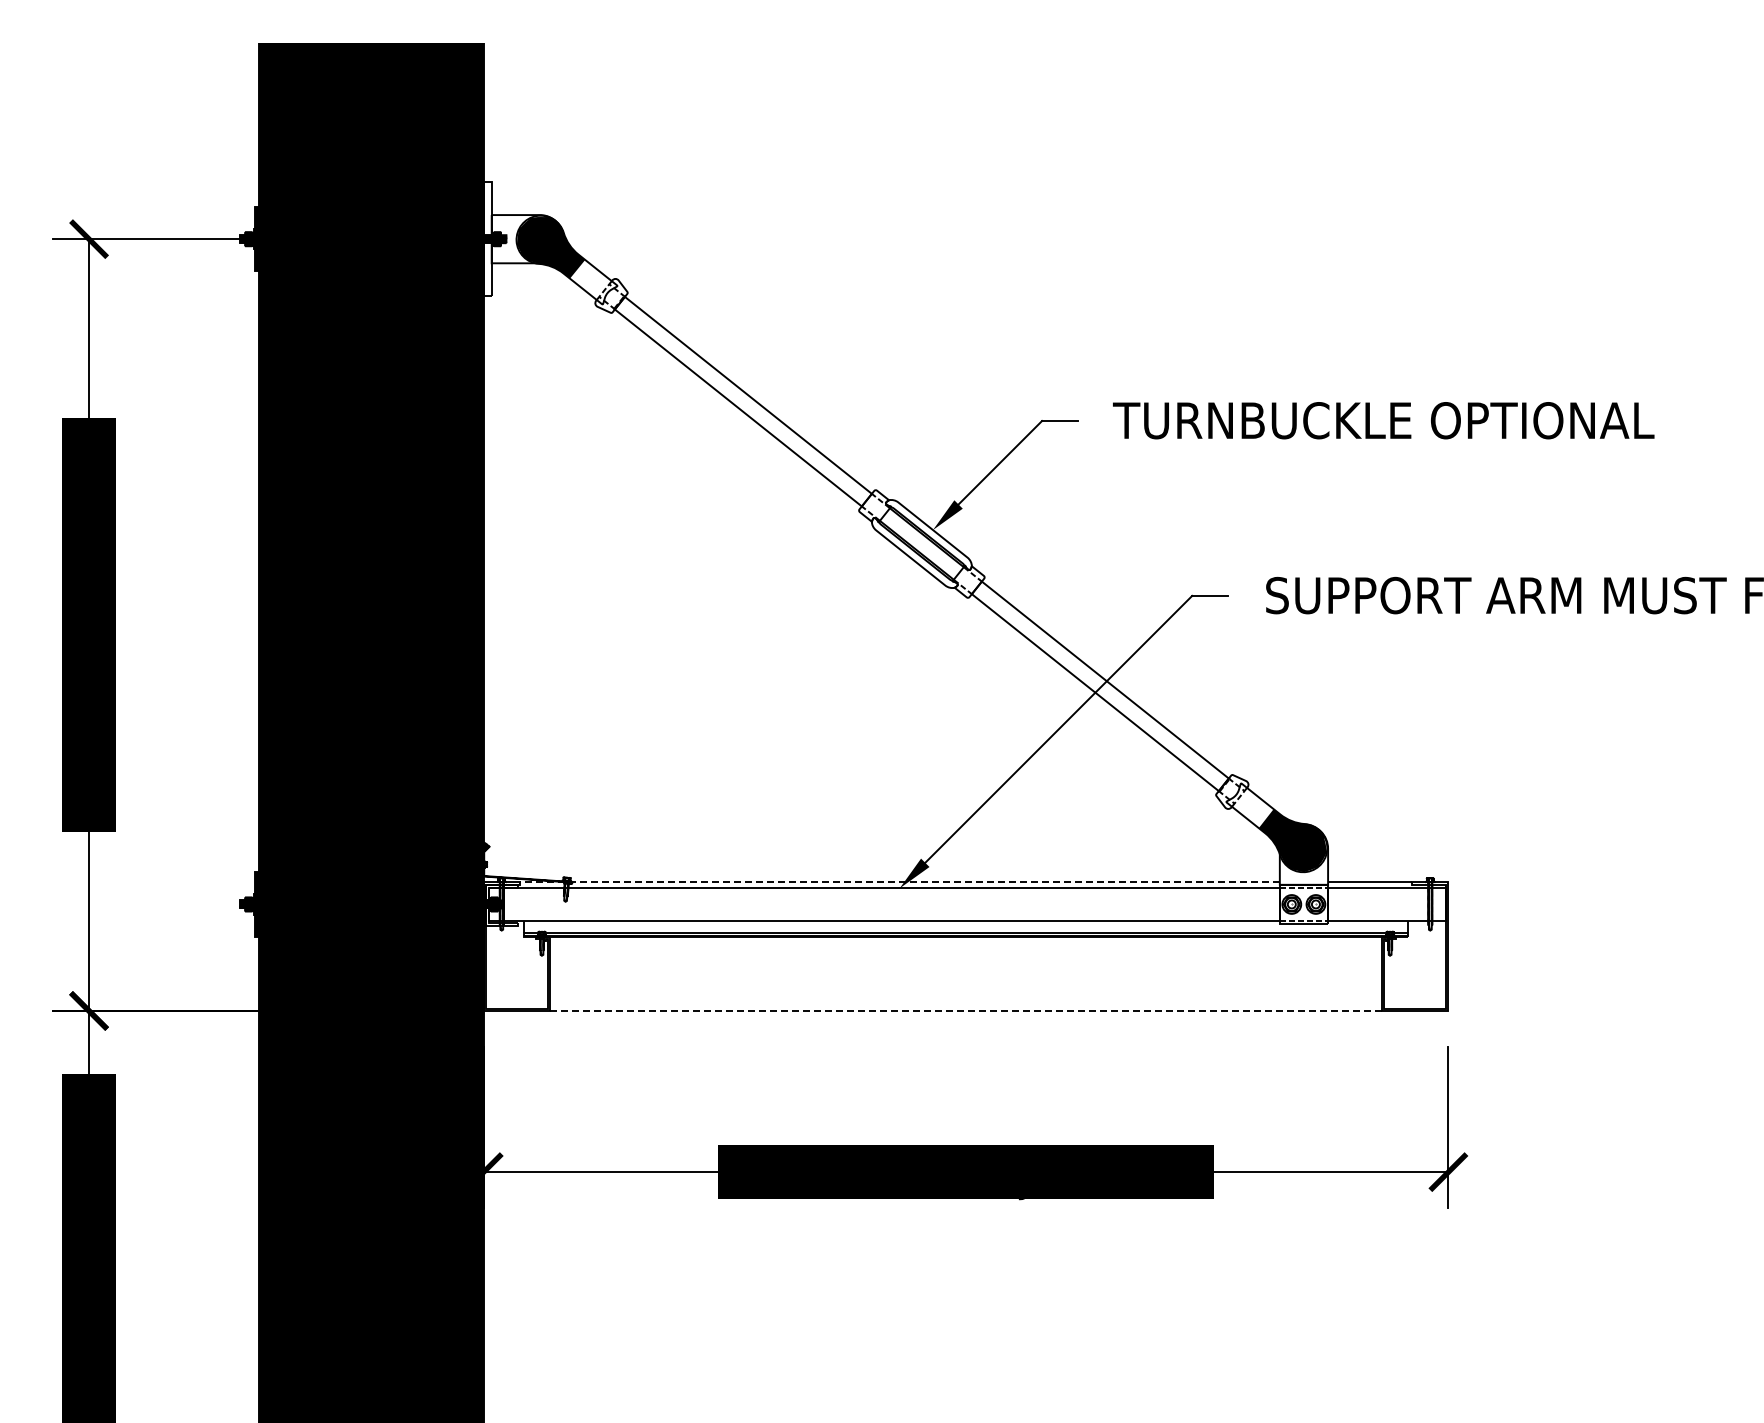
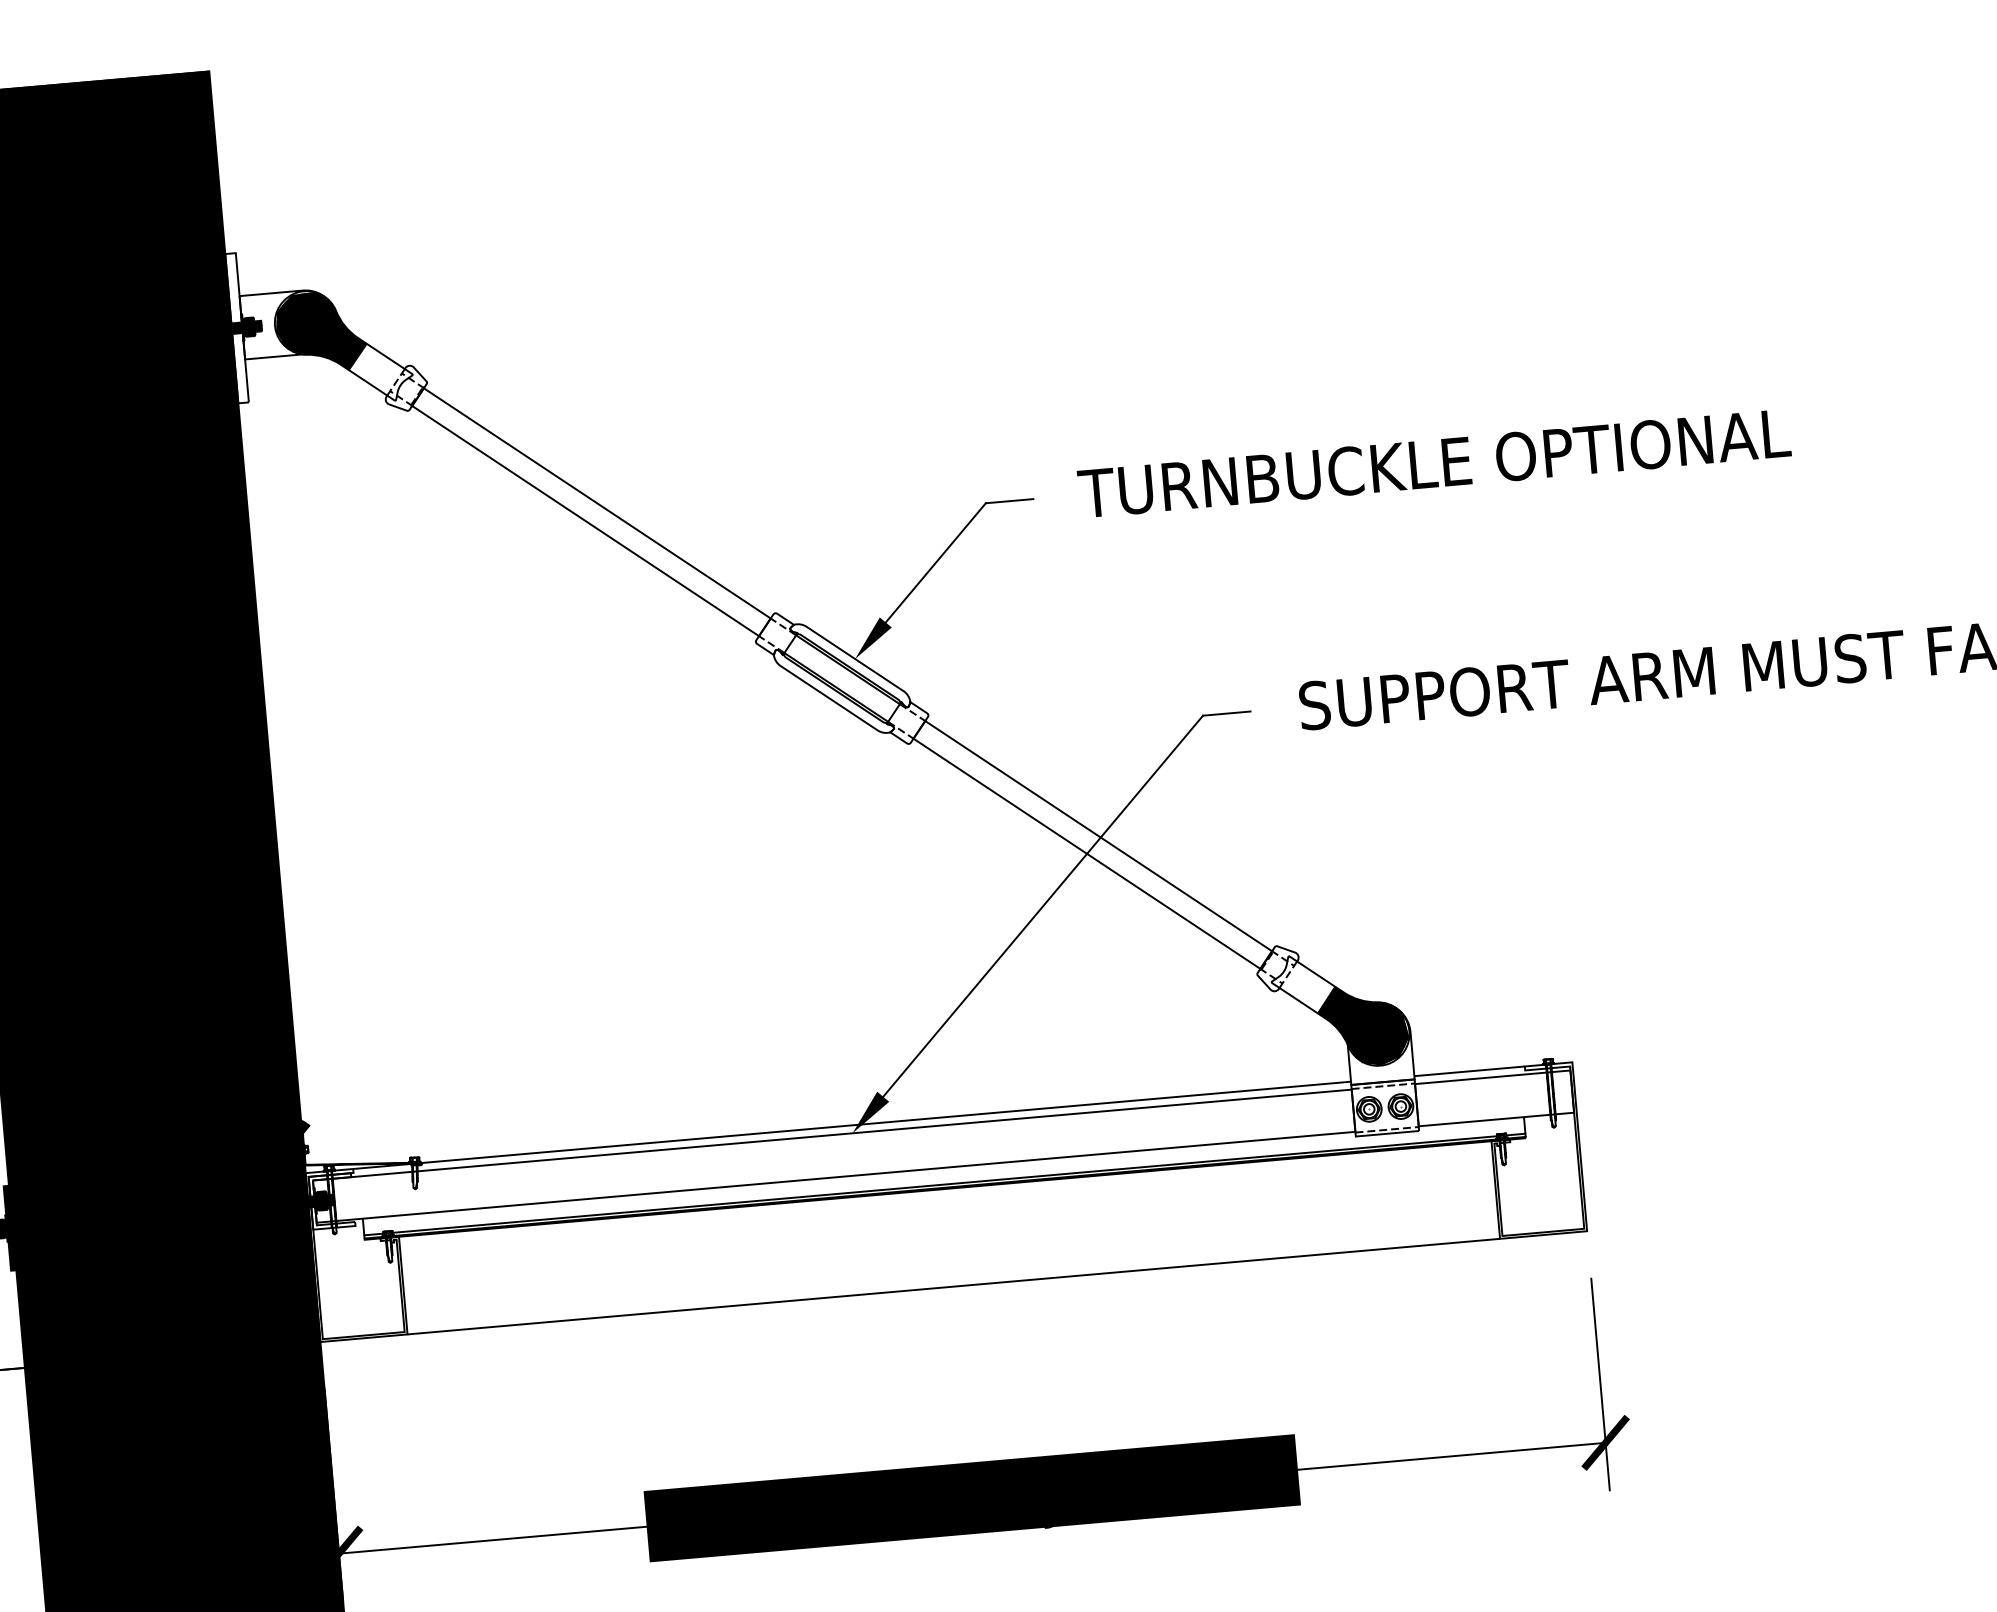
line: (899, 882) -> (851, 1125), dashed -> solid
line: (965, 1010) -> (953, 1286), dashed -> solid

